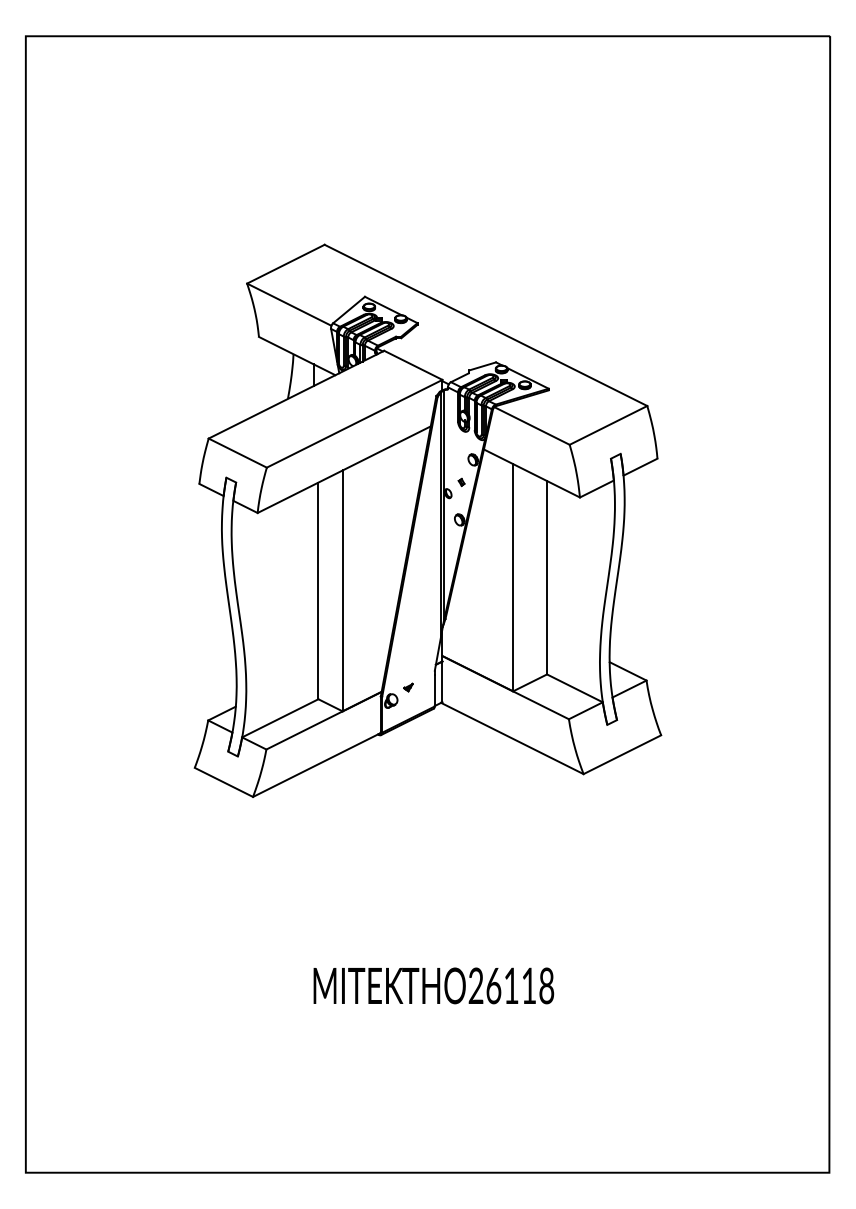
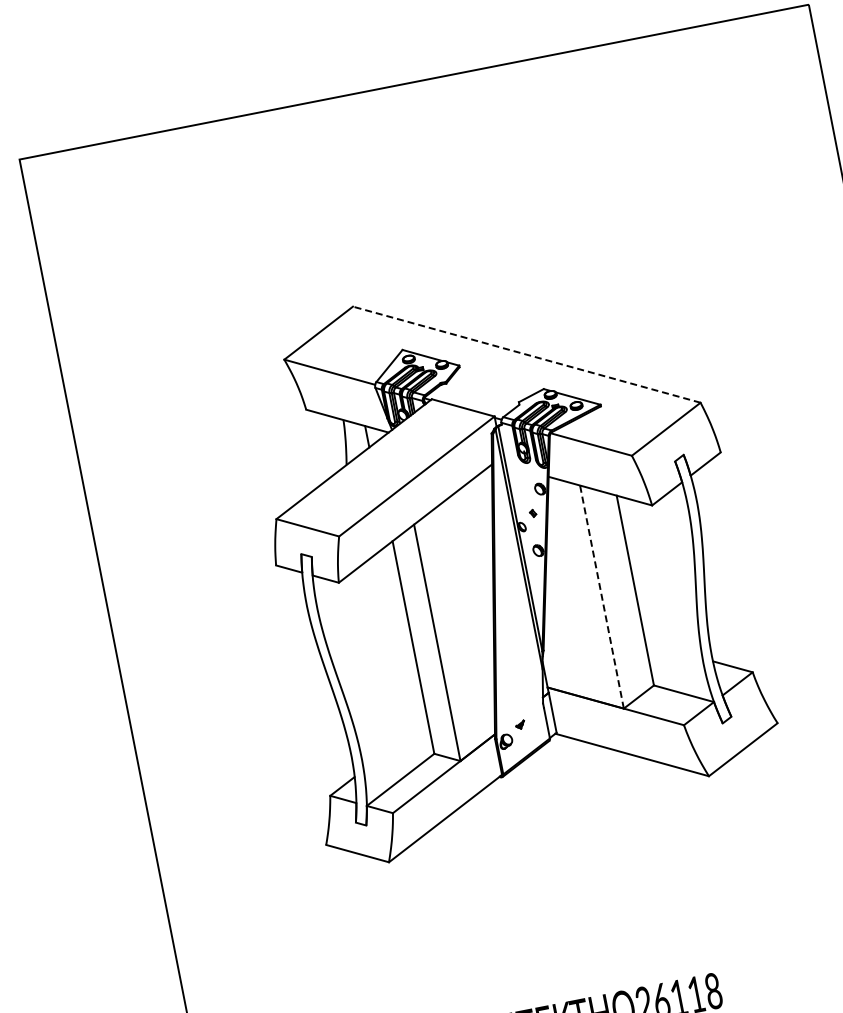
line: (485, 325) -> (526, 354), solid -> dashed
line: (513, 577) -> (602, 596), solid -> dashed

